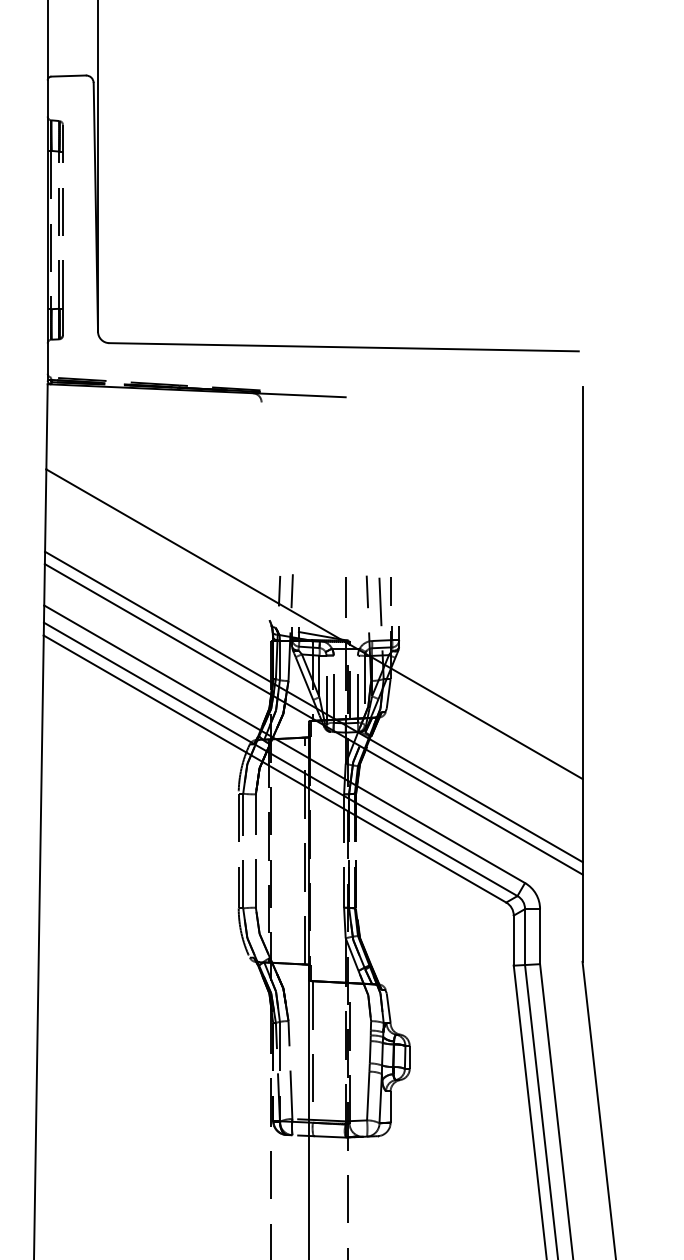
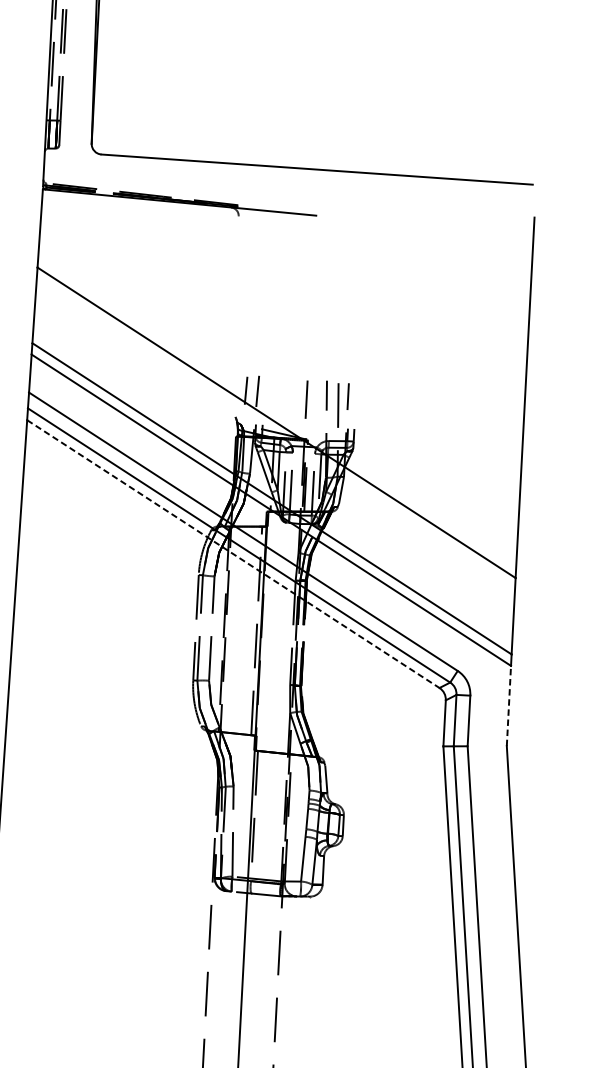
line: (275, 769) -> (233, 554), solid -> dashed
line: (582, 918) -> (508, 706), solid -> dashed

